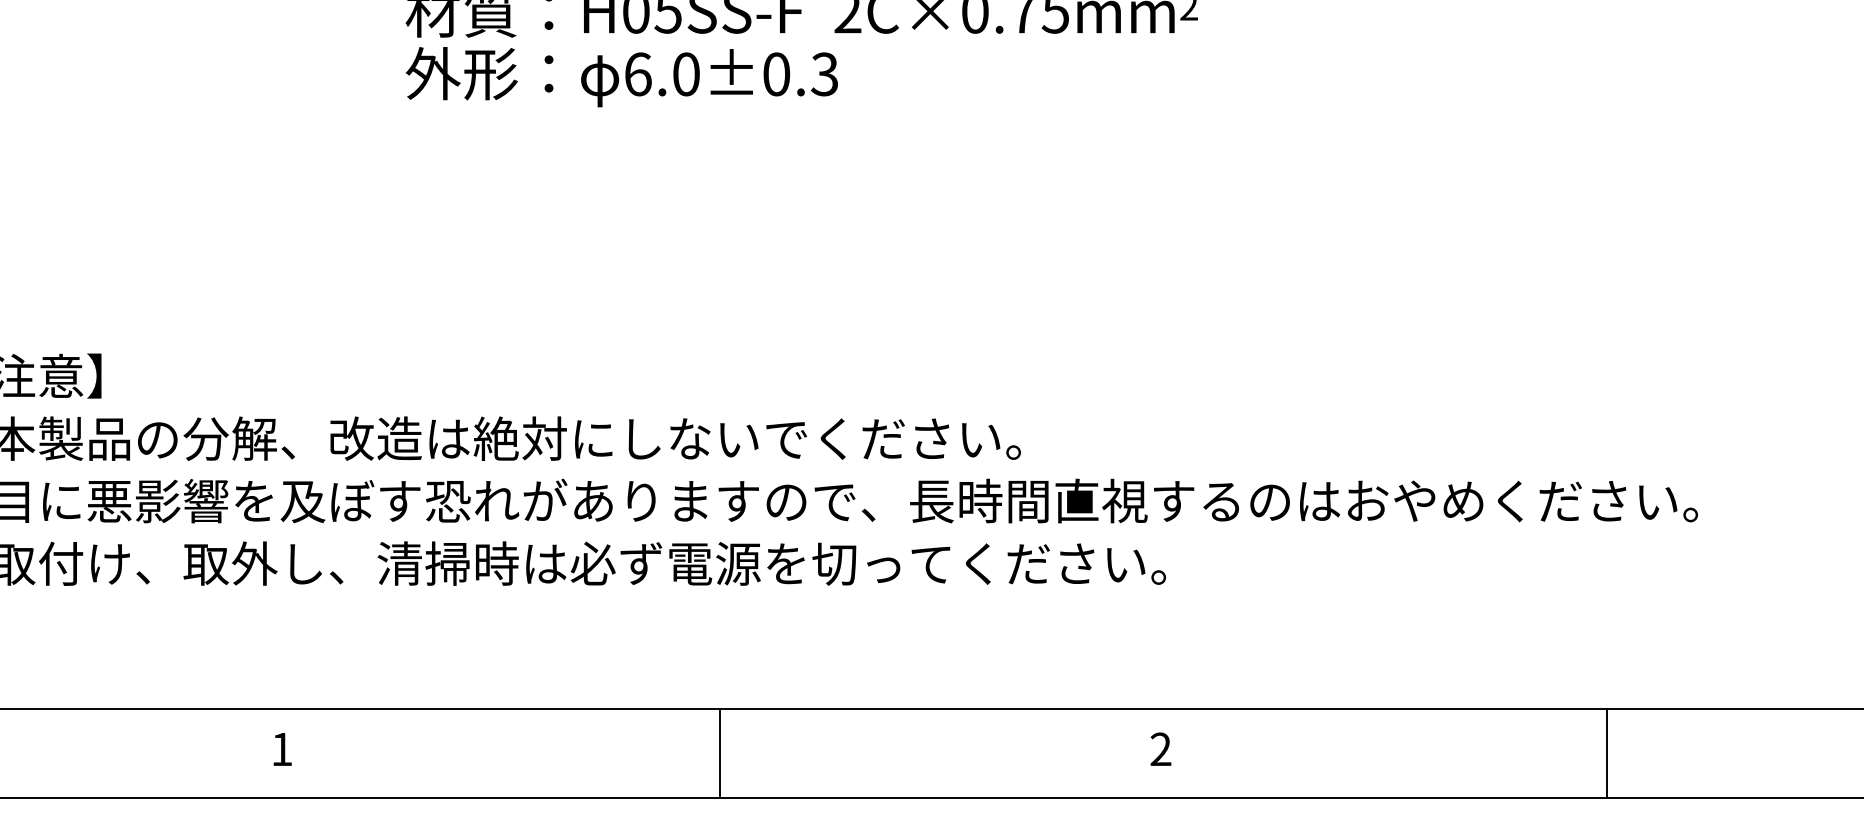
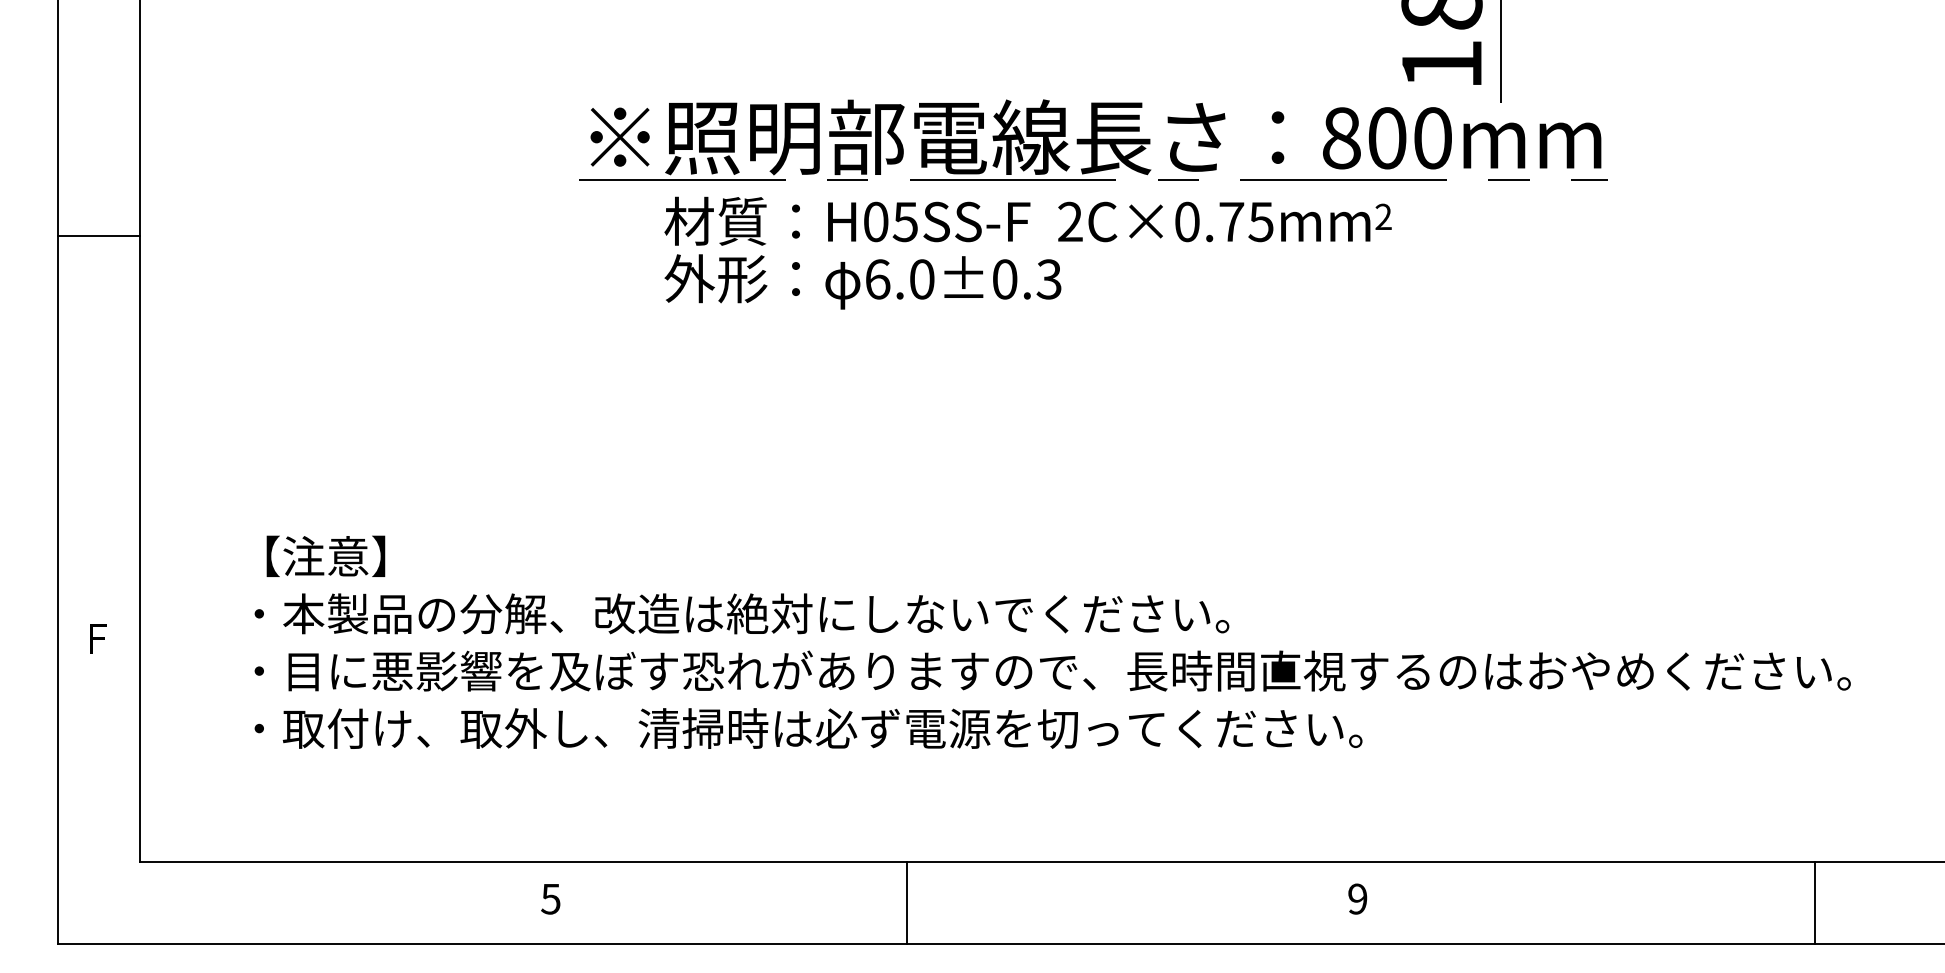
text: (281, 749) -> (550, 899), 1 -> 5
text: (1160, 749) -> (1357, 899), 2 -> 9
line: (720, 753) -> (907, 902), moved
line: (1606, 753) -> (1814, 902), moved

